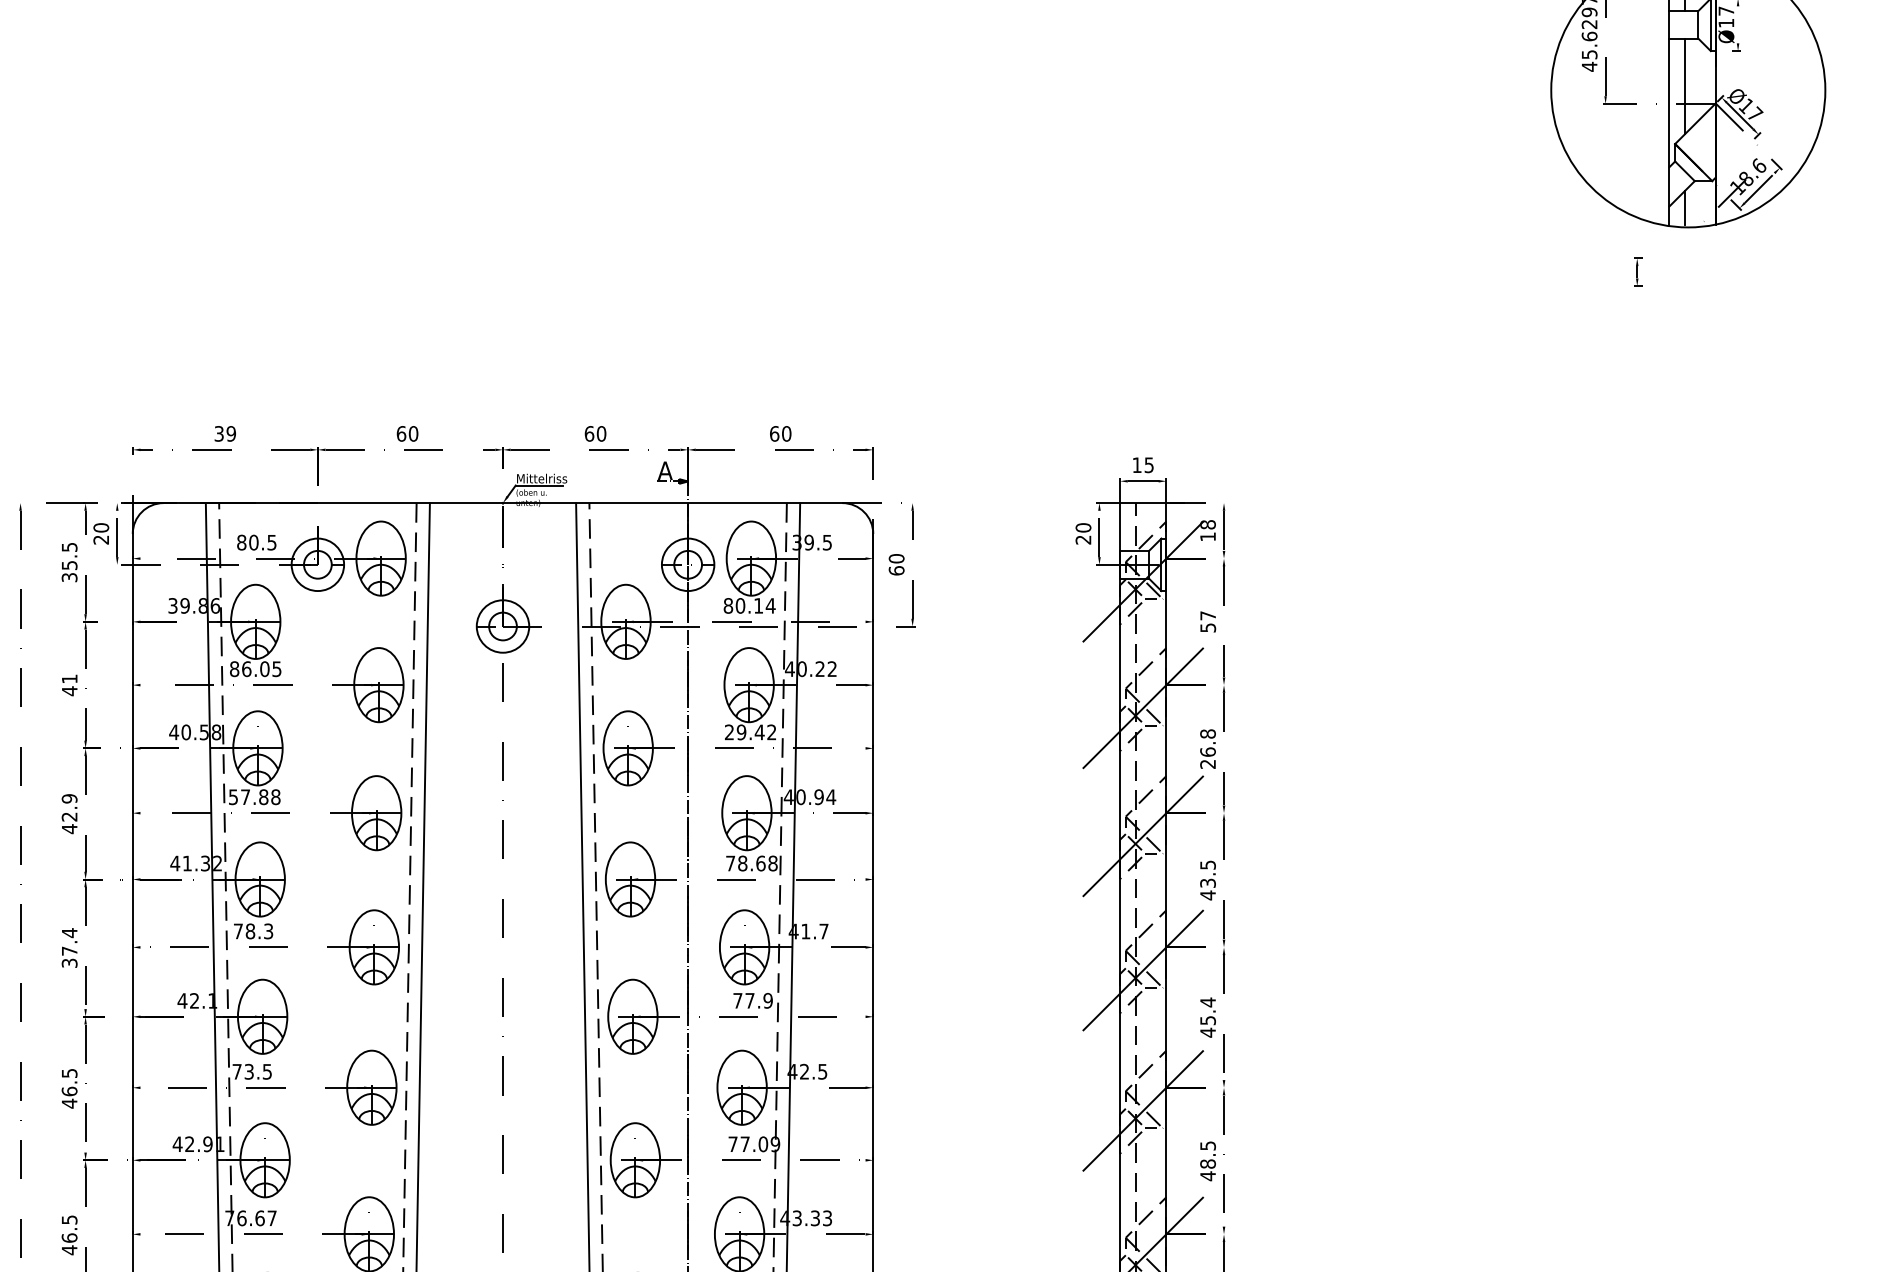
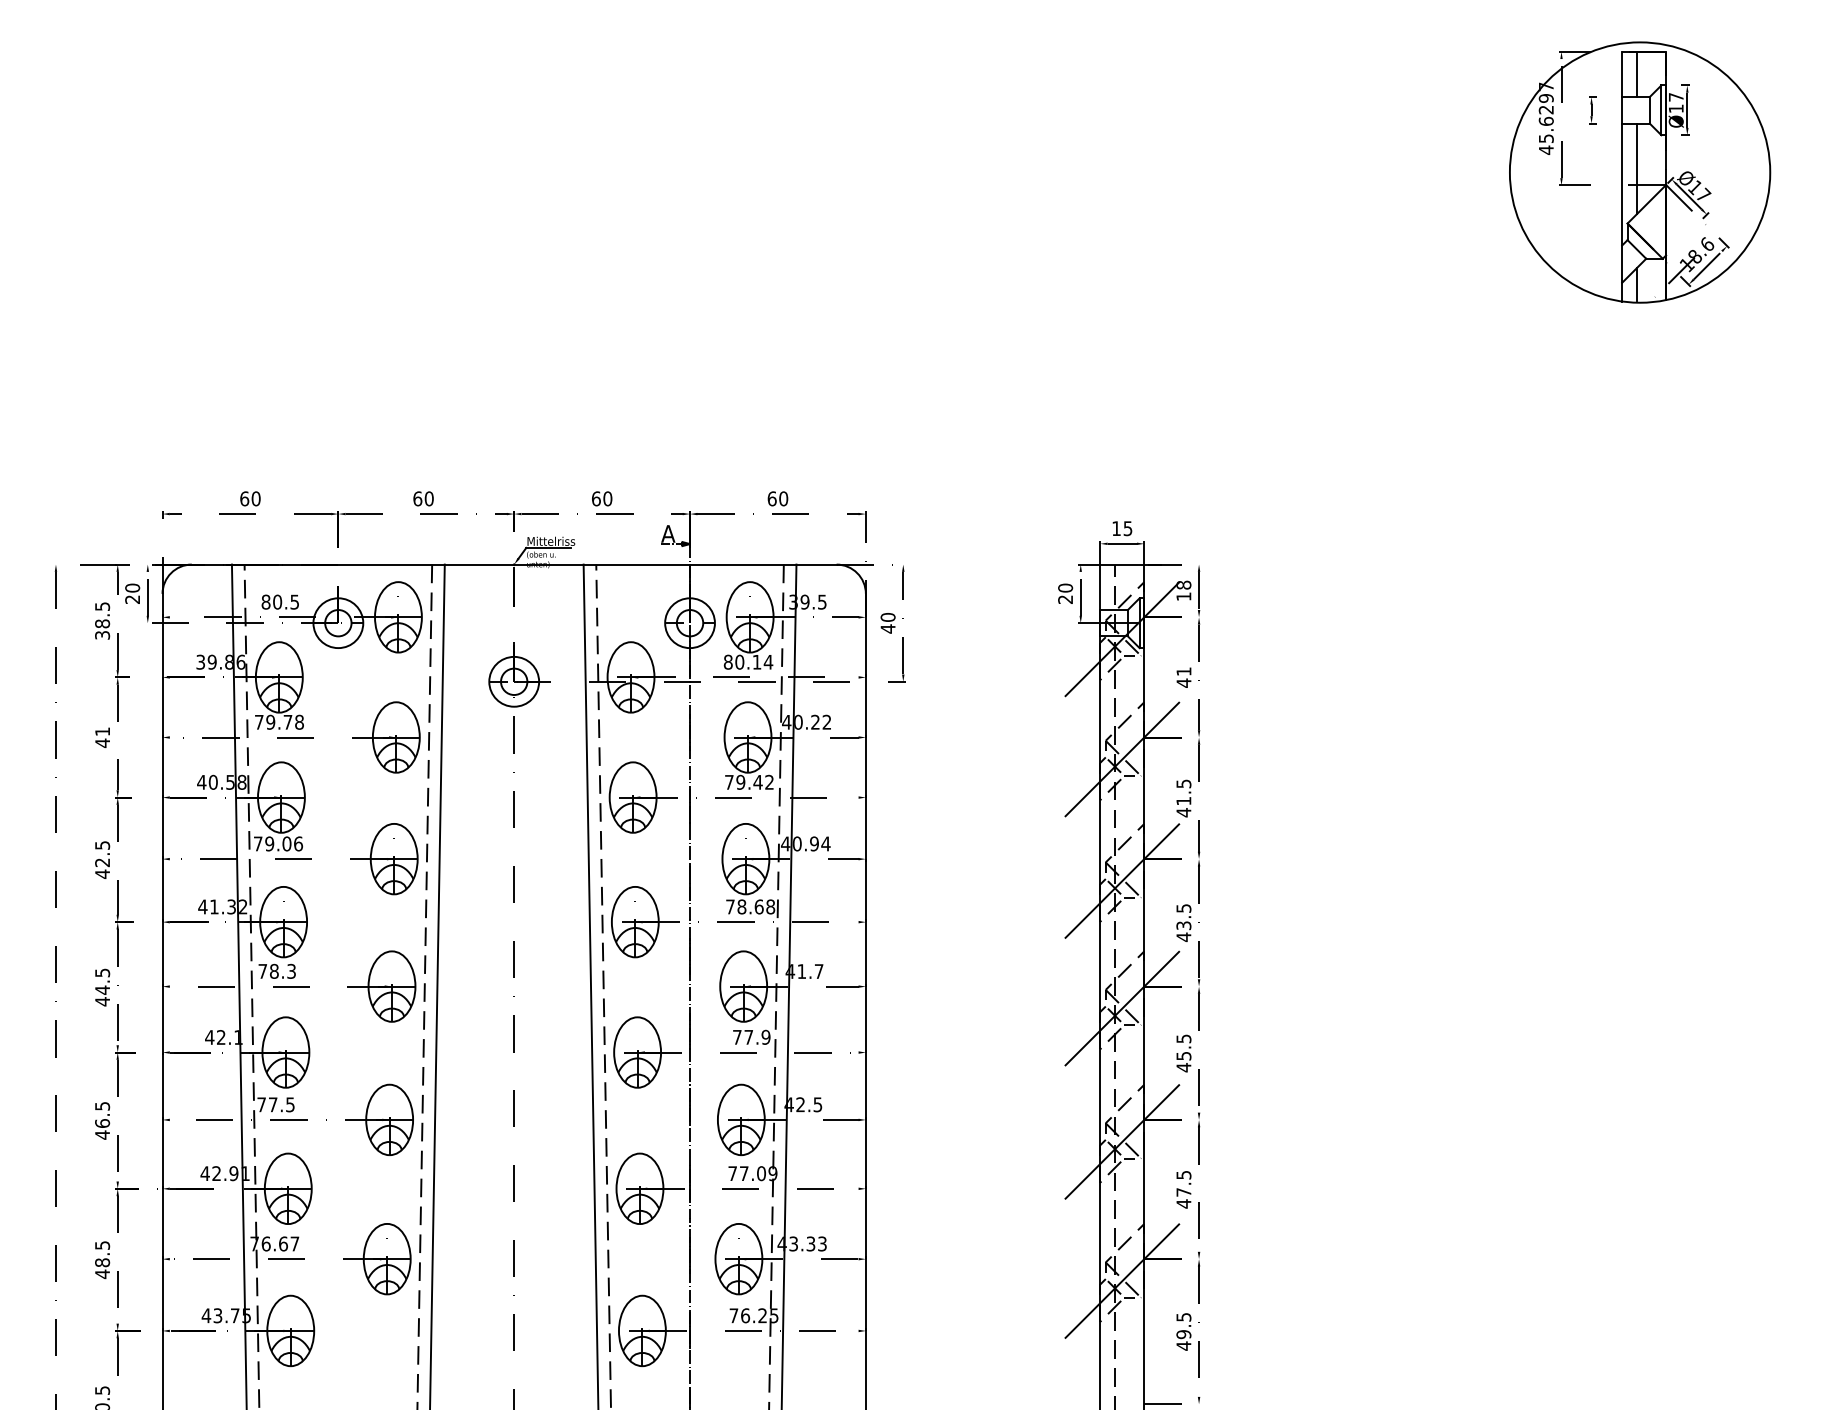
line: (1738, 23) -> (1687, 109), added
part: (1638, 272) -> (1592, 110), moved
text: (225, 433) -> (250, 498), 39 -> 60
text: (69, 565) -> (102, 623), 35.5 -> 38.5
text: (896, 570) -> (887, 628), 60 -> 40
text: (1207, 621) -> (1183, 677), 57 -> 41
text: (254, 668) -> (278, 721), 86.05 -> 79.78
text: (729, 731) -> (729, 781), 29.42 -> 79.42
text: (1207, 749) -> (1183, 798), 26.8 -> 41.5
text: (254, 796) -> (278, 843), 57.88 -> 79.06
text: (69, 798) -> (102, 845), 42.9 -> 42.5
text: (69, 948) -> (102, 987), 37.4 -> 44.5
text: (1207, 1002) -> (1183, 1038), 45.4 -> 45.5
text: (248, 1071) -> (272, 1104), 73.5 -> 77.5
text: (1207, 1164) -> (1183, 1192), 48.5 -> 47.5
text: (69, 1237) -> (102, 1262), 46.5 -> 48.5

